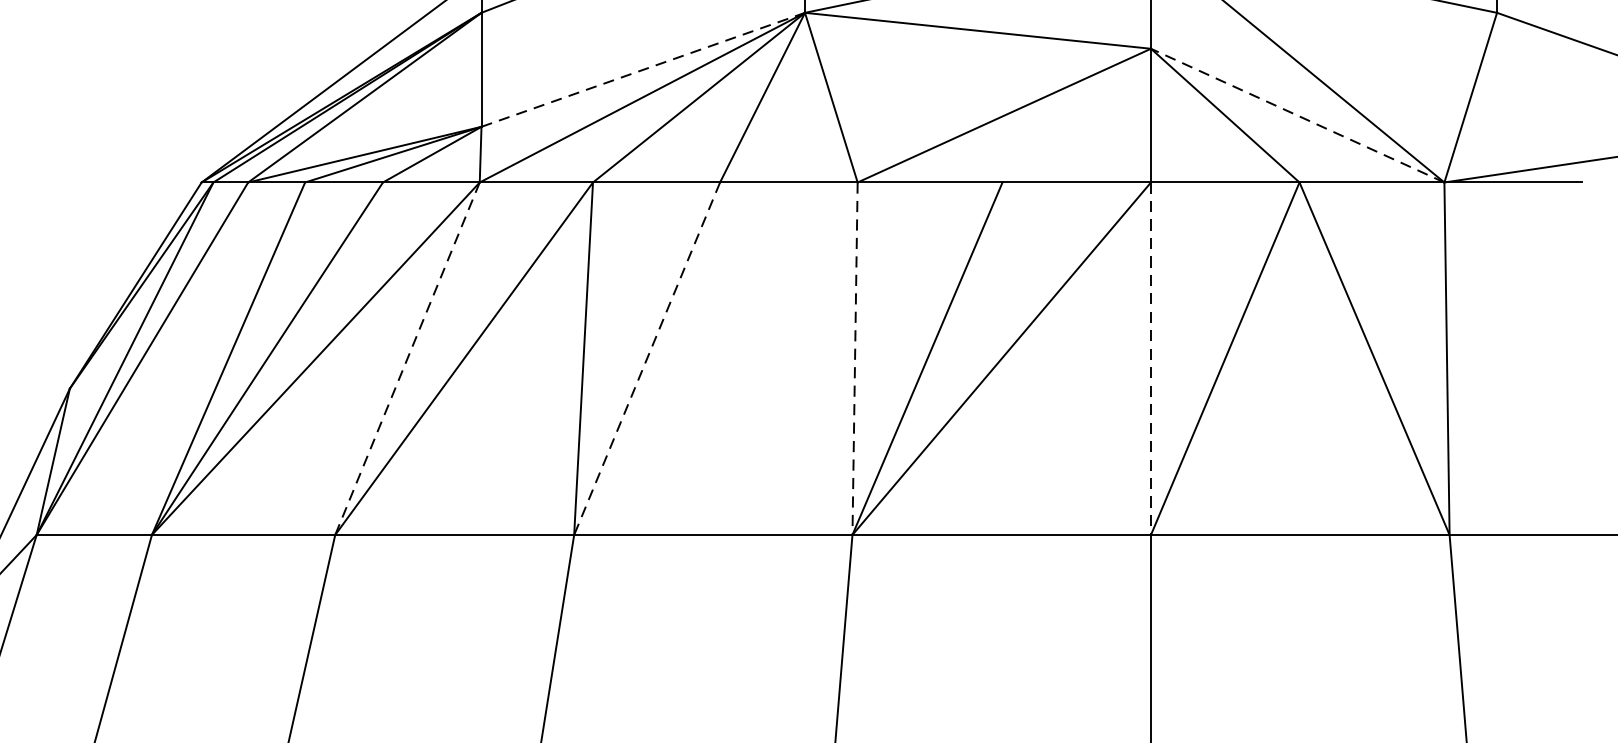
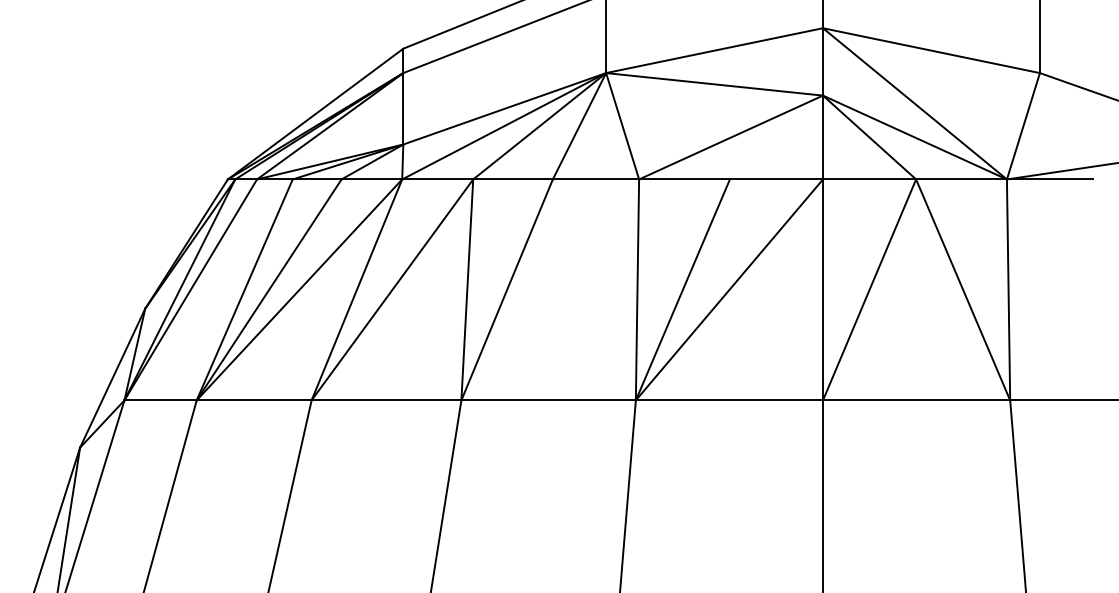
line: (642, 69) -> (504, 108), dashed -> solid
line: (1296, 115) -> (914, 137), dashed -> solid
line: (647, 358) -> (507, 289), dashed -> solid
line: (406, 359) -> (356, 290), dashed -> solid
line: (855, 359) -> (637, 290), dashed -> solid
line: (1151, 359) -> (823, 290), dashed -> solid

